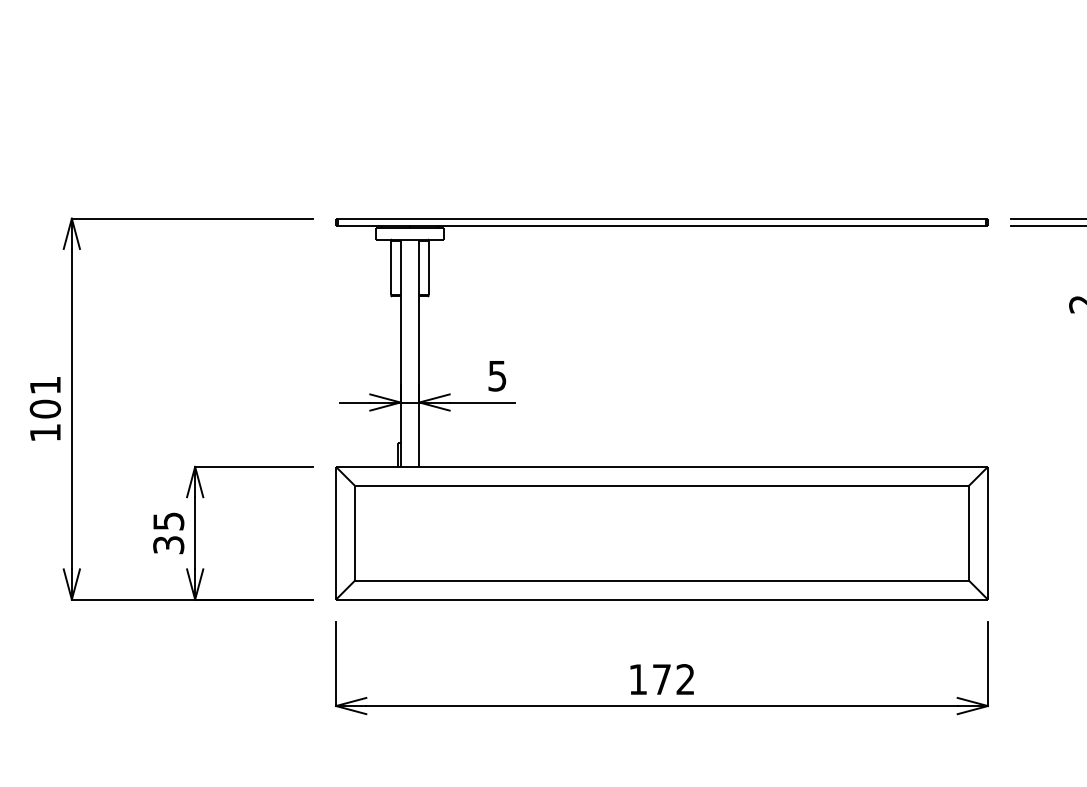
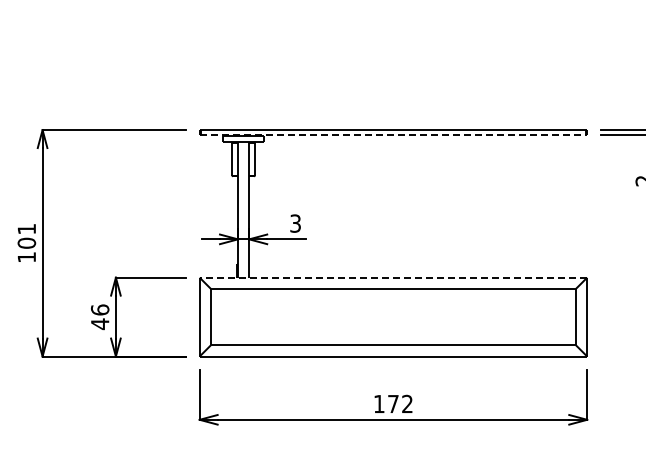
line: (662, 226) -> (393, 134), solid -> dashed
text: (497, 374) -> (295, 222), 5 -> 3
line: (662, 466) -> (393, 277), solid -> dashed
text: (167, 533) -> (99, 317), 35 -> 46

